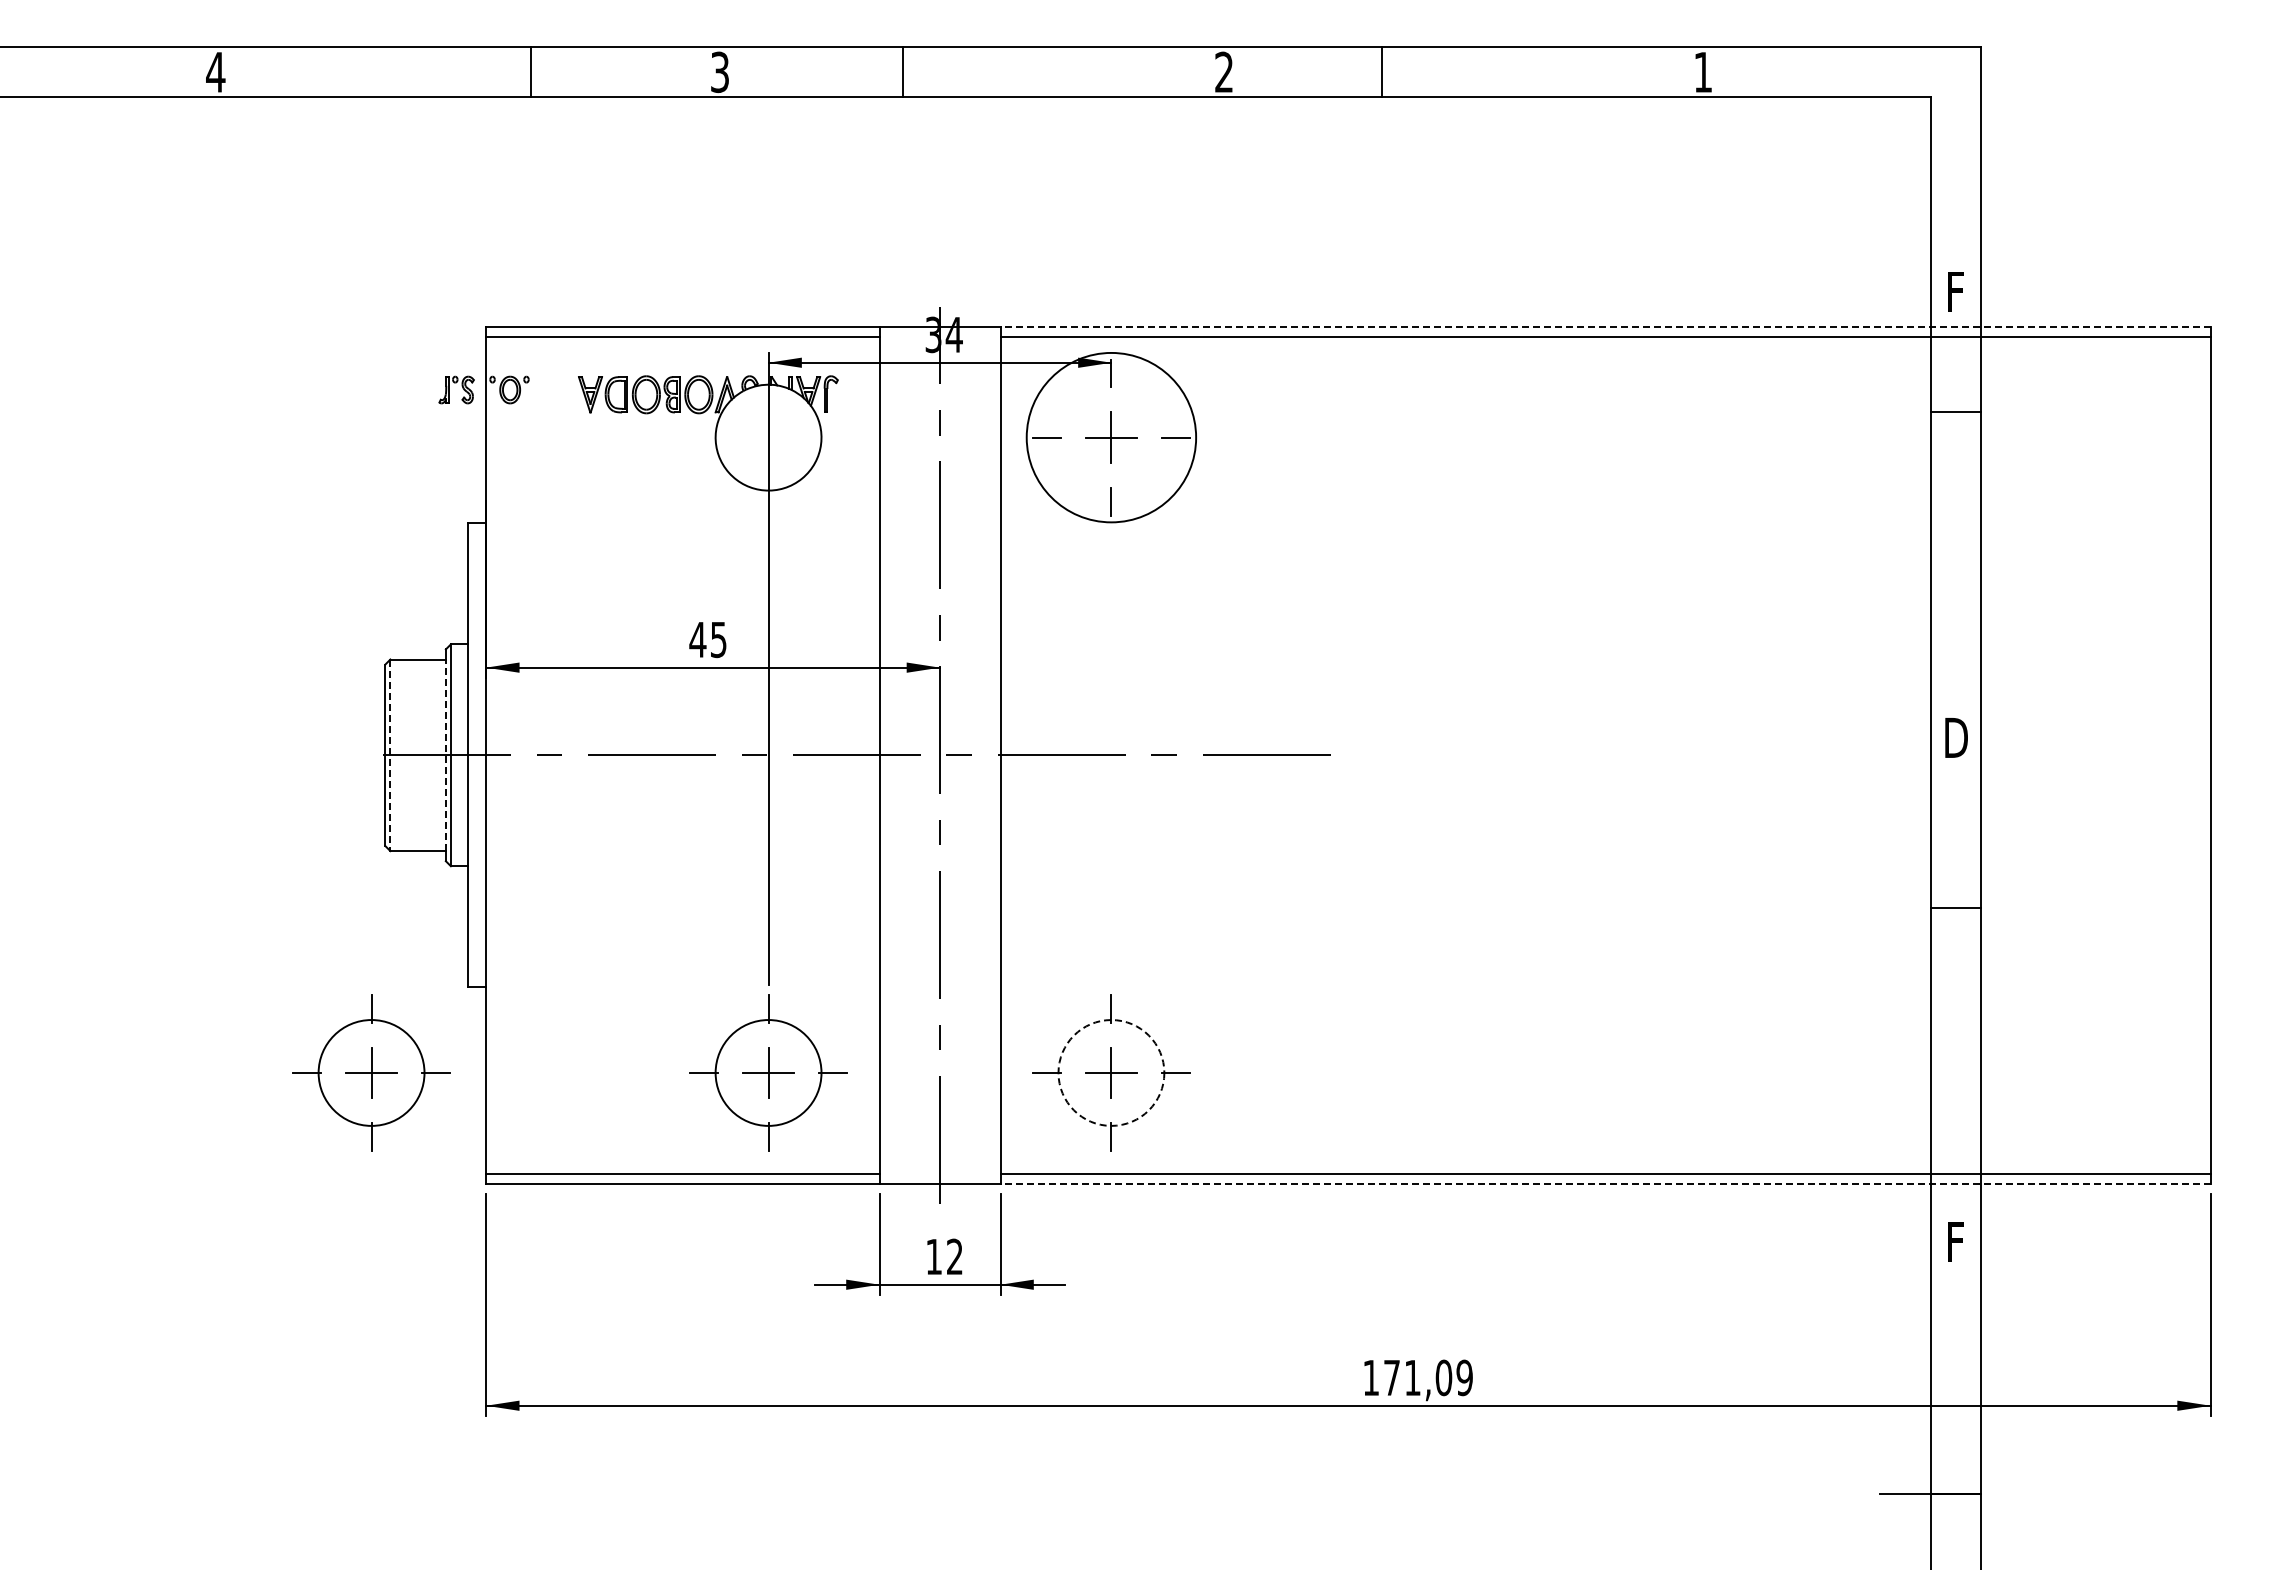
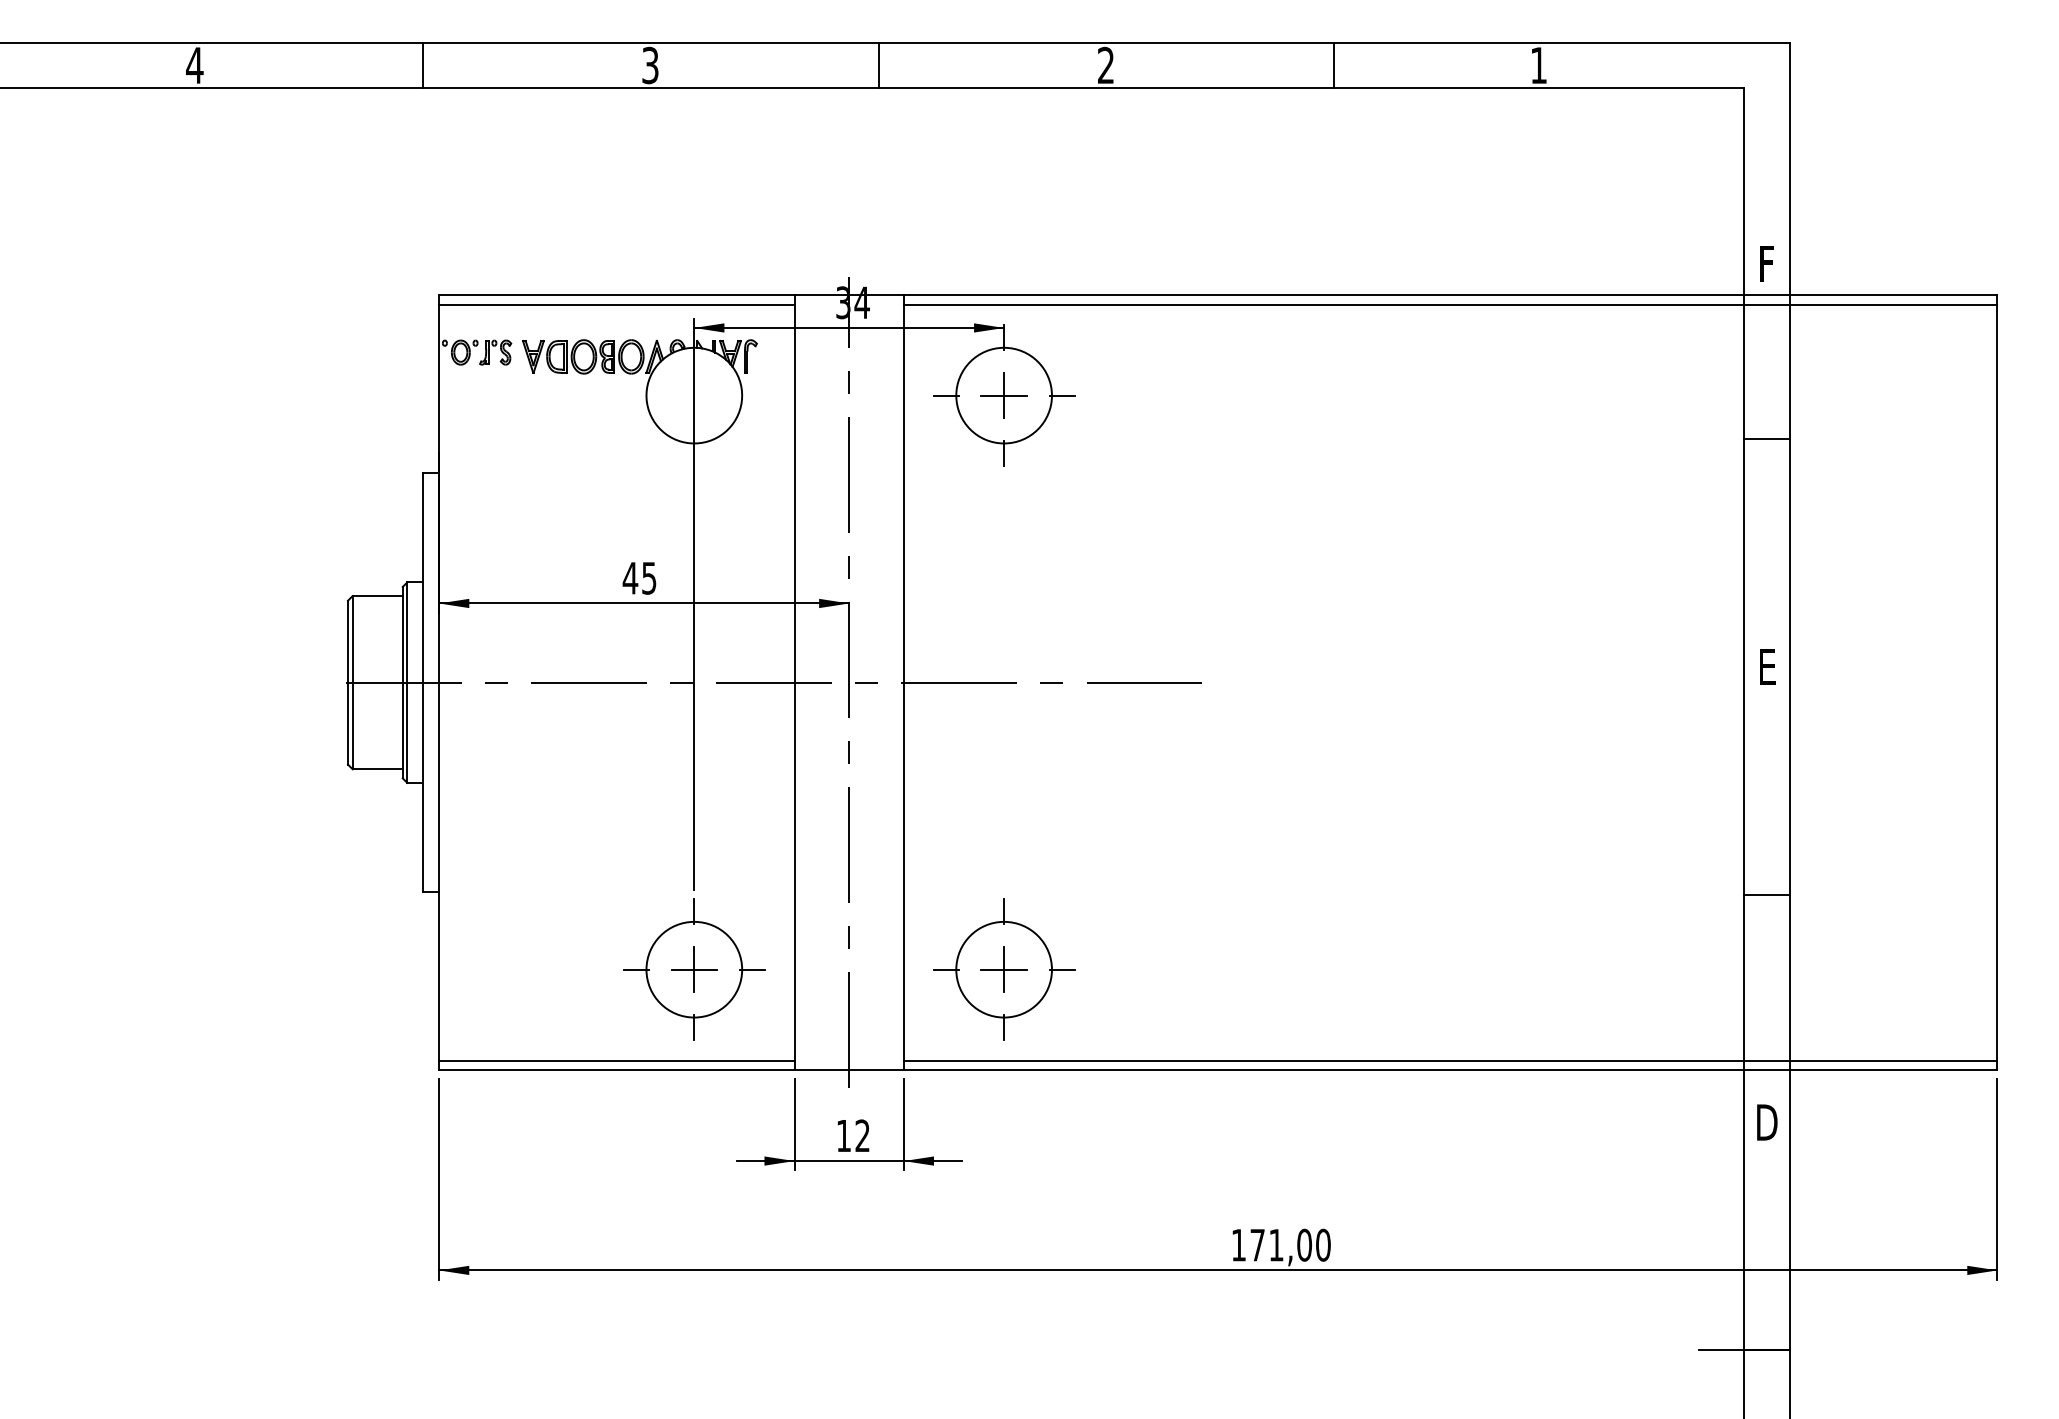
line: (531, 71) -> (423, 64), moved
line: (902, 71) -> (878, 64), moved
line: (1381, 71) -> (1334, 64), moved
line: (1605, 326) -> (1450, 295), dashed -> solid
part: (456, 389) -> (495, 352), moved
line: (1955, 411) -> (1766, 438), moved
circle: (1111, 437) -> (1004, 395), size x0.62
text: (1956, 737) -> (1767, 666), D -> E
line: (390, 755) -> (352, 682), dashed -> solid
line: (445, 755) -> (402, 682), dashed -> solid
line: (1955, 907) -> (1766, 894), moved
part: (371, 1072) -> (335, 969), removed
circle: (1111, 1072) -> (1004, 969), dashed -> solid
line: (1605, 1183) -> (1450, 1069), dashed -> solid
text: (1955, 1242) -> (1766, 1122), F -> D
text: (1464, 1378) -> (1323, 1245), 171,09 -> 171,00

